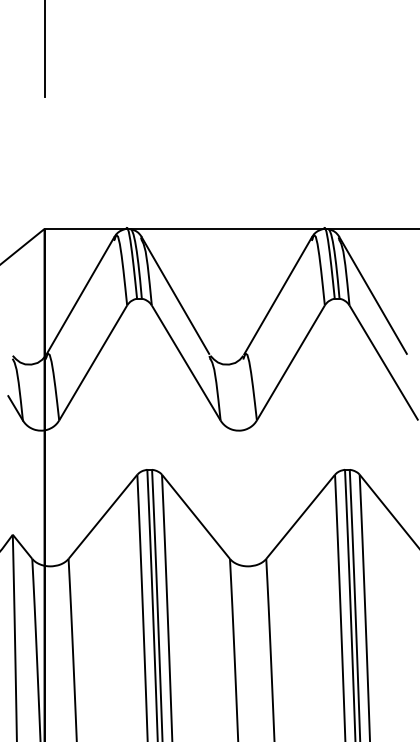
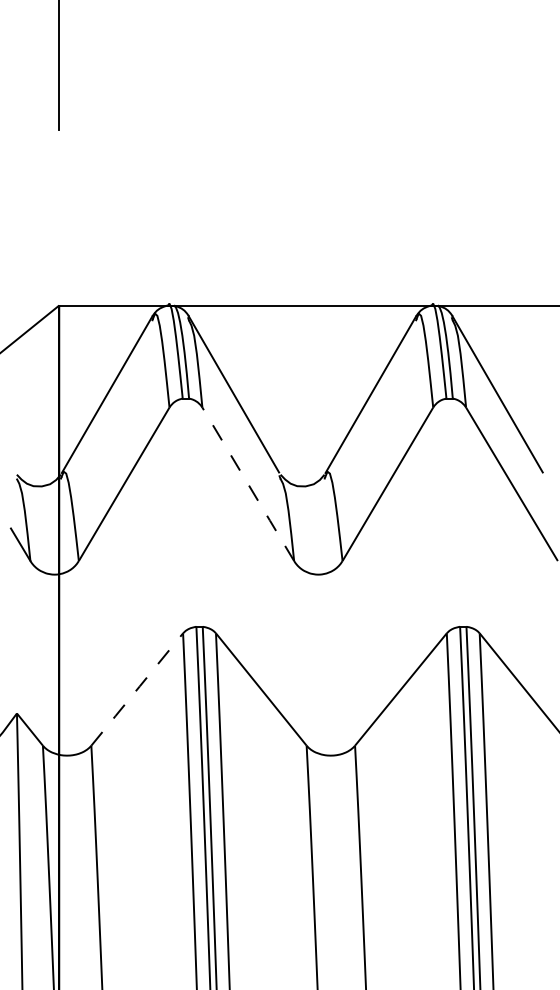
line: (186, 363) -> (248, 484), solid -> dashed
line: (103, 516) -> (137, 689), solid -> dashed

